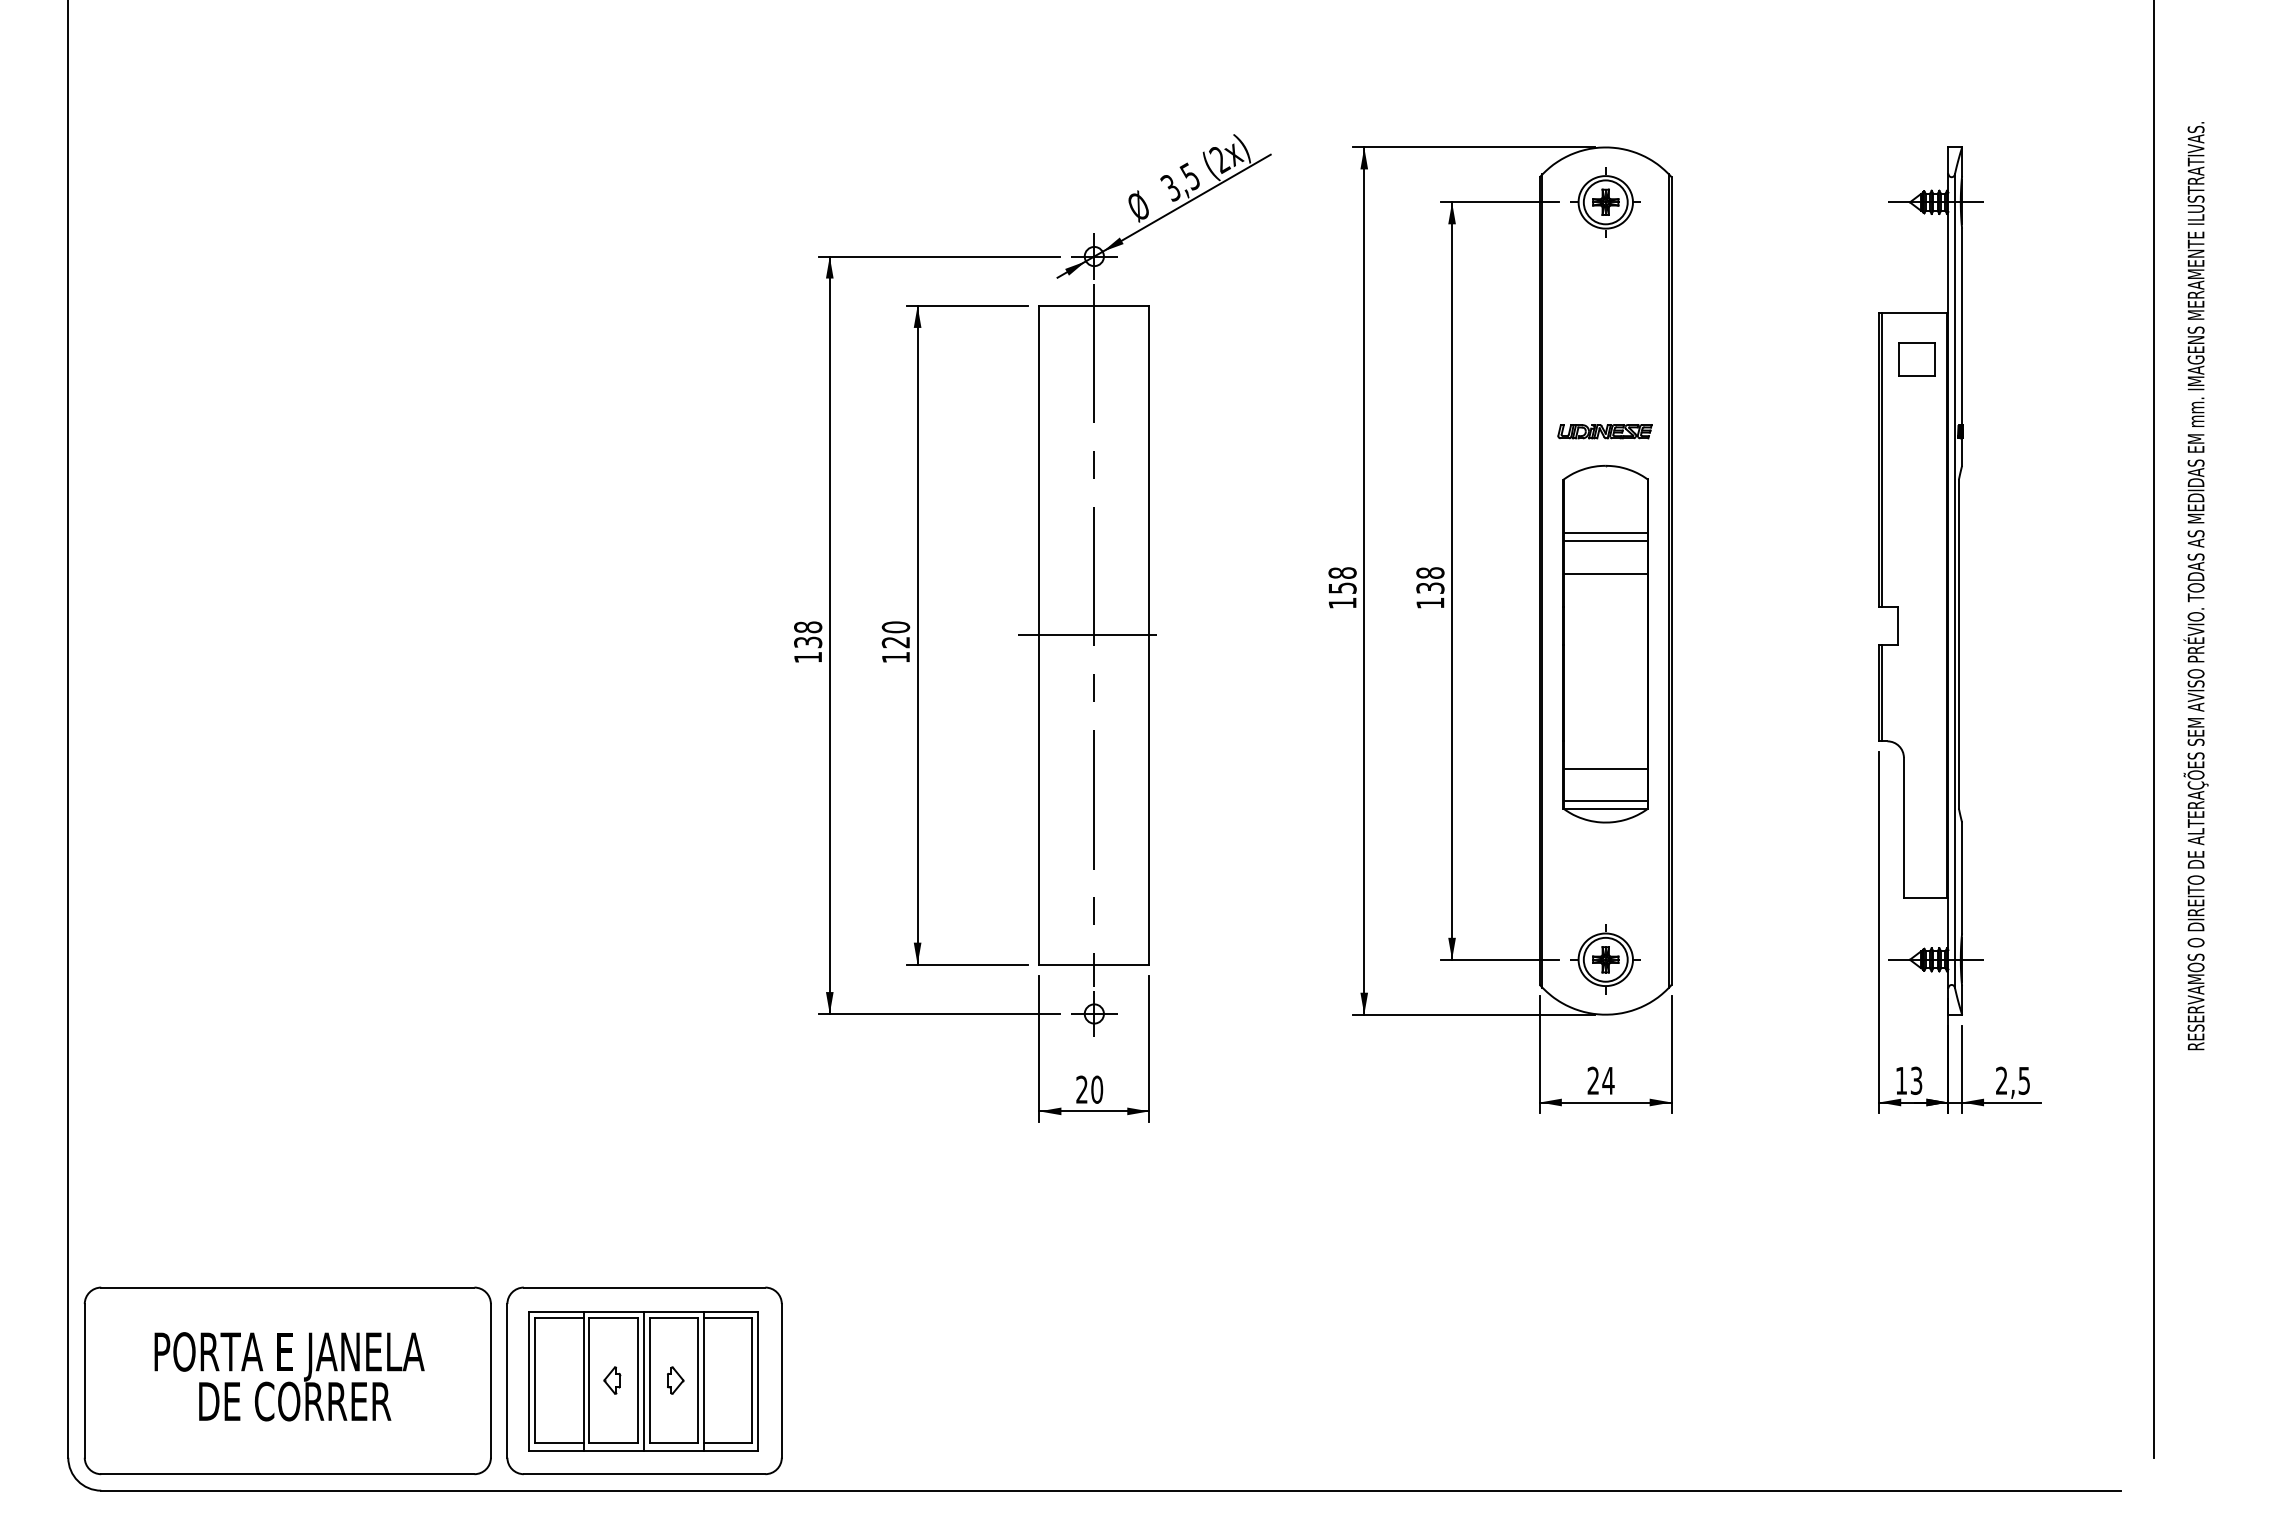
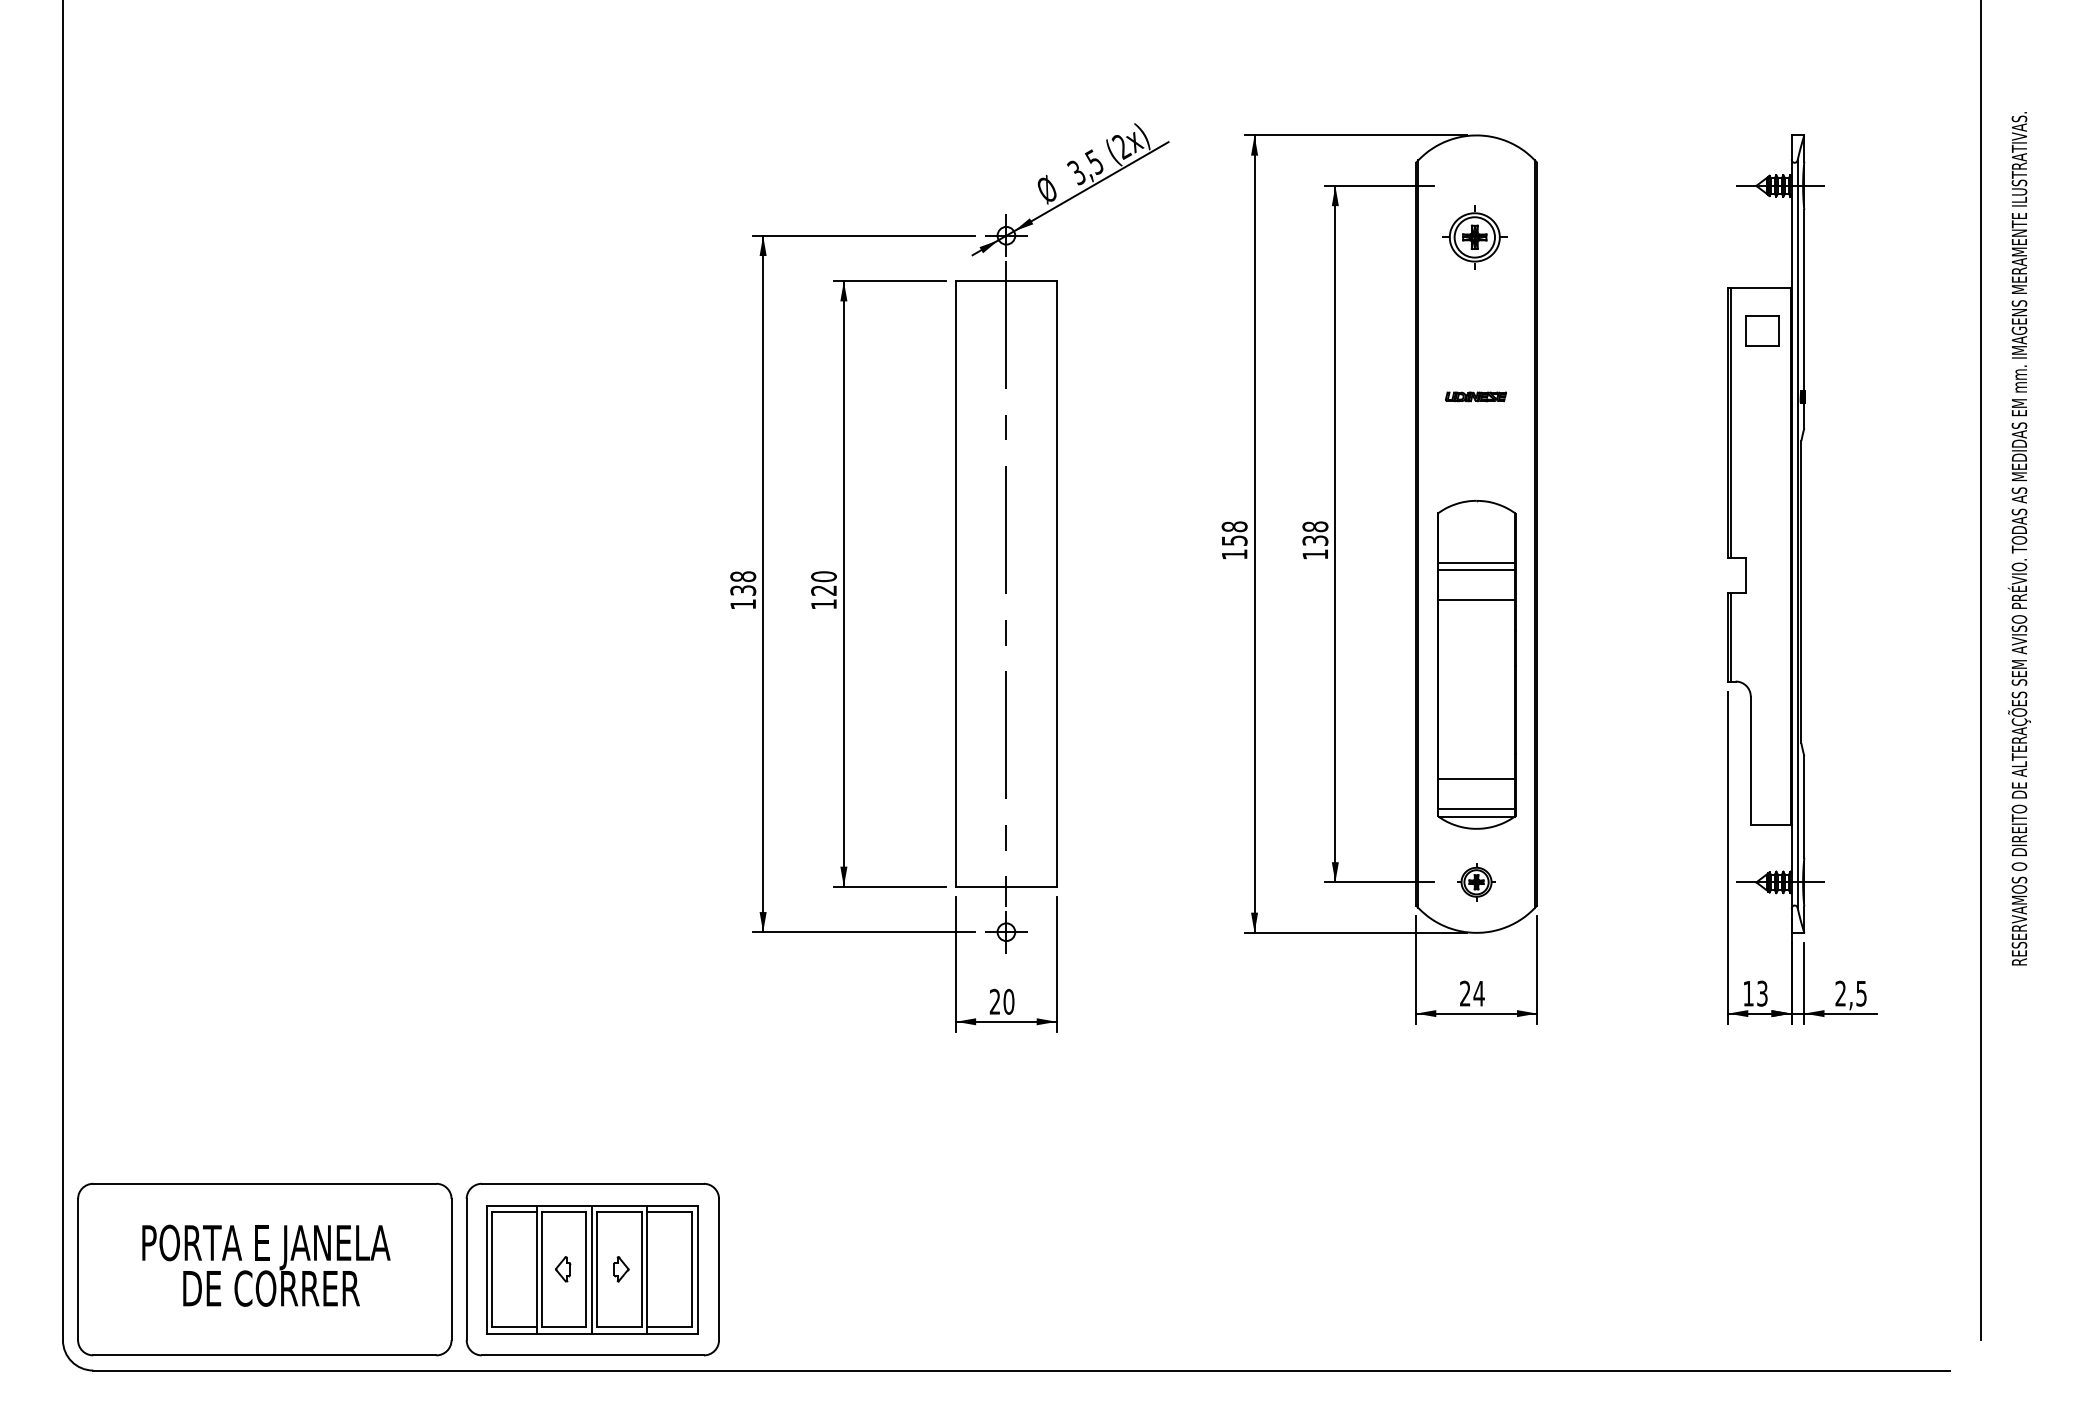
part: (1605, 202) -> (1474, 237), moved
part: (1604, 431) -> (1475, 396), size x0.7
line: (1094, 635) -> (1006, 584), removed
part: (1605, 643) -> (1476, 664), moved
part: (1605, 959) -> (1476, 882), size x0.6

